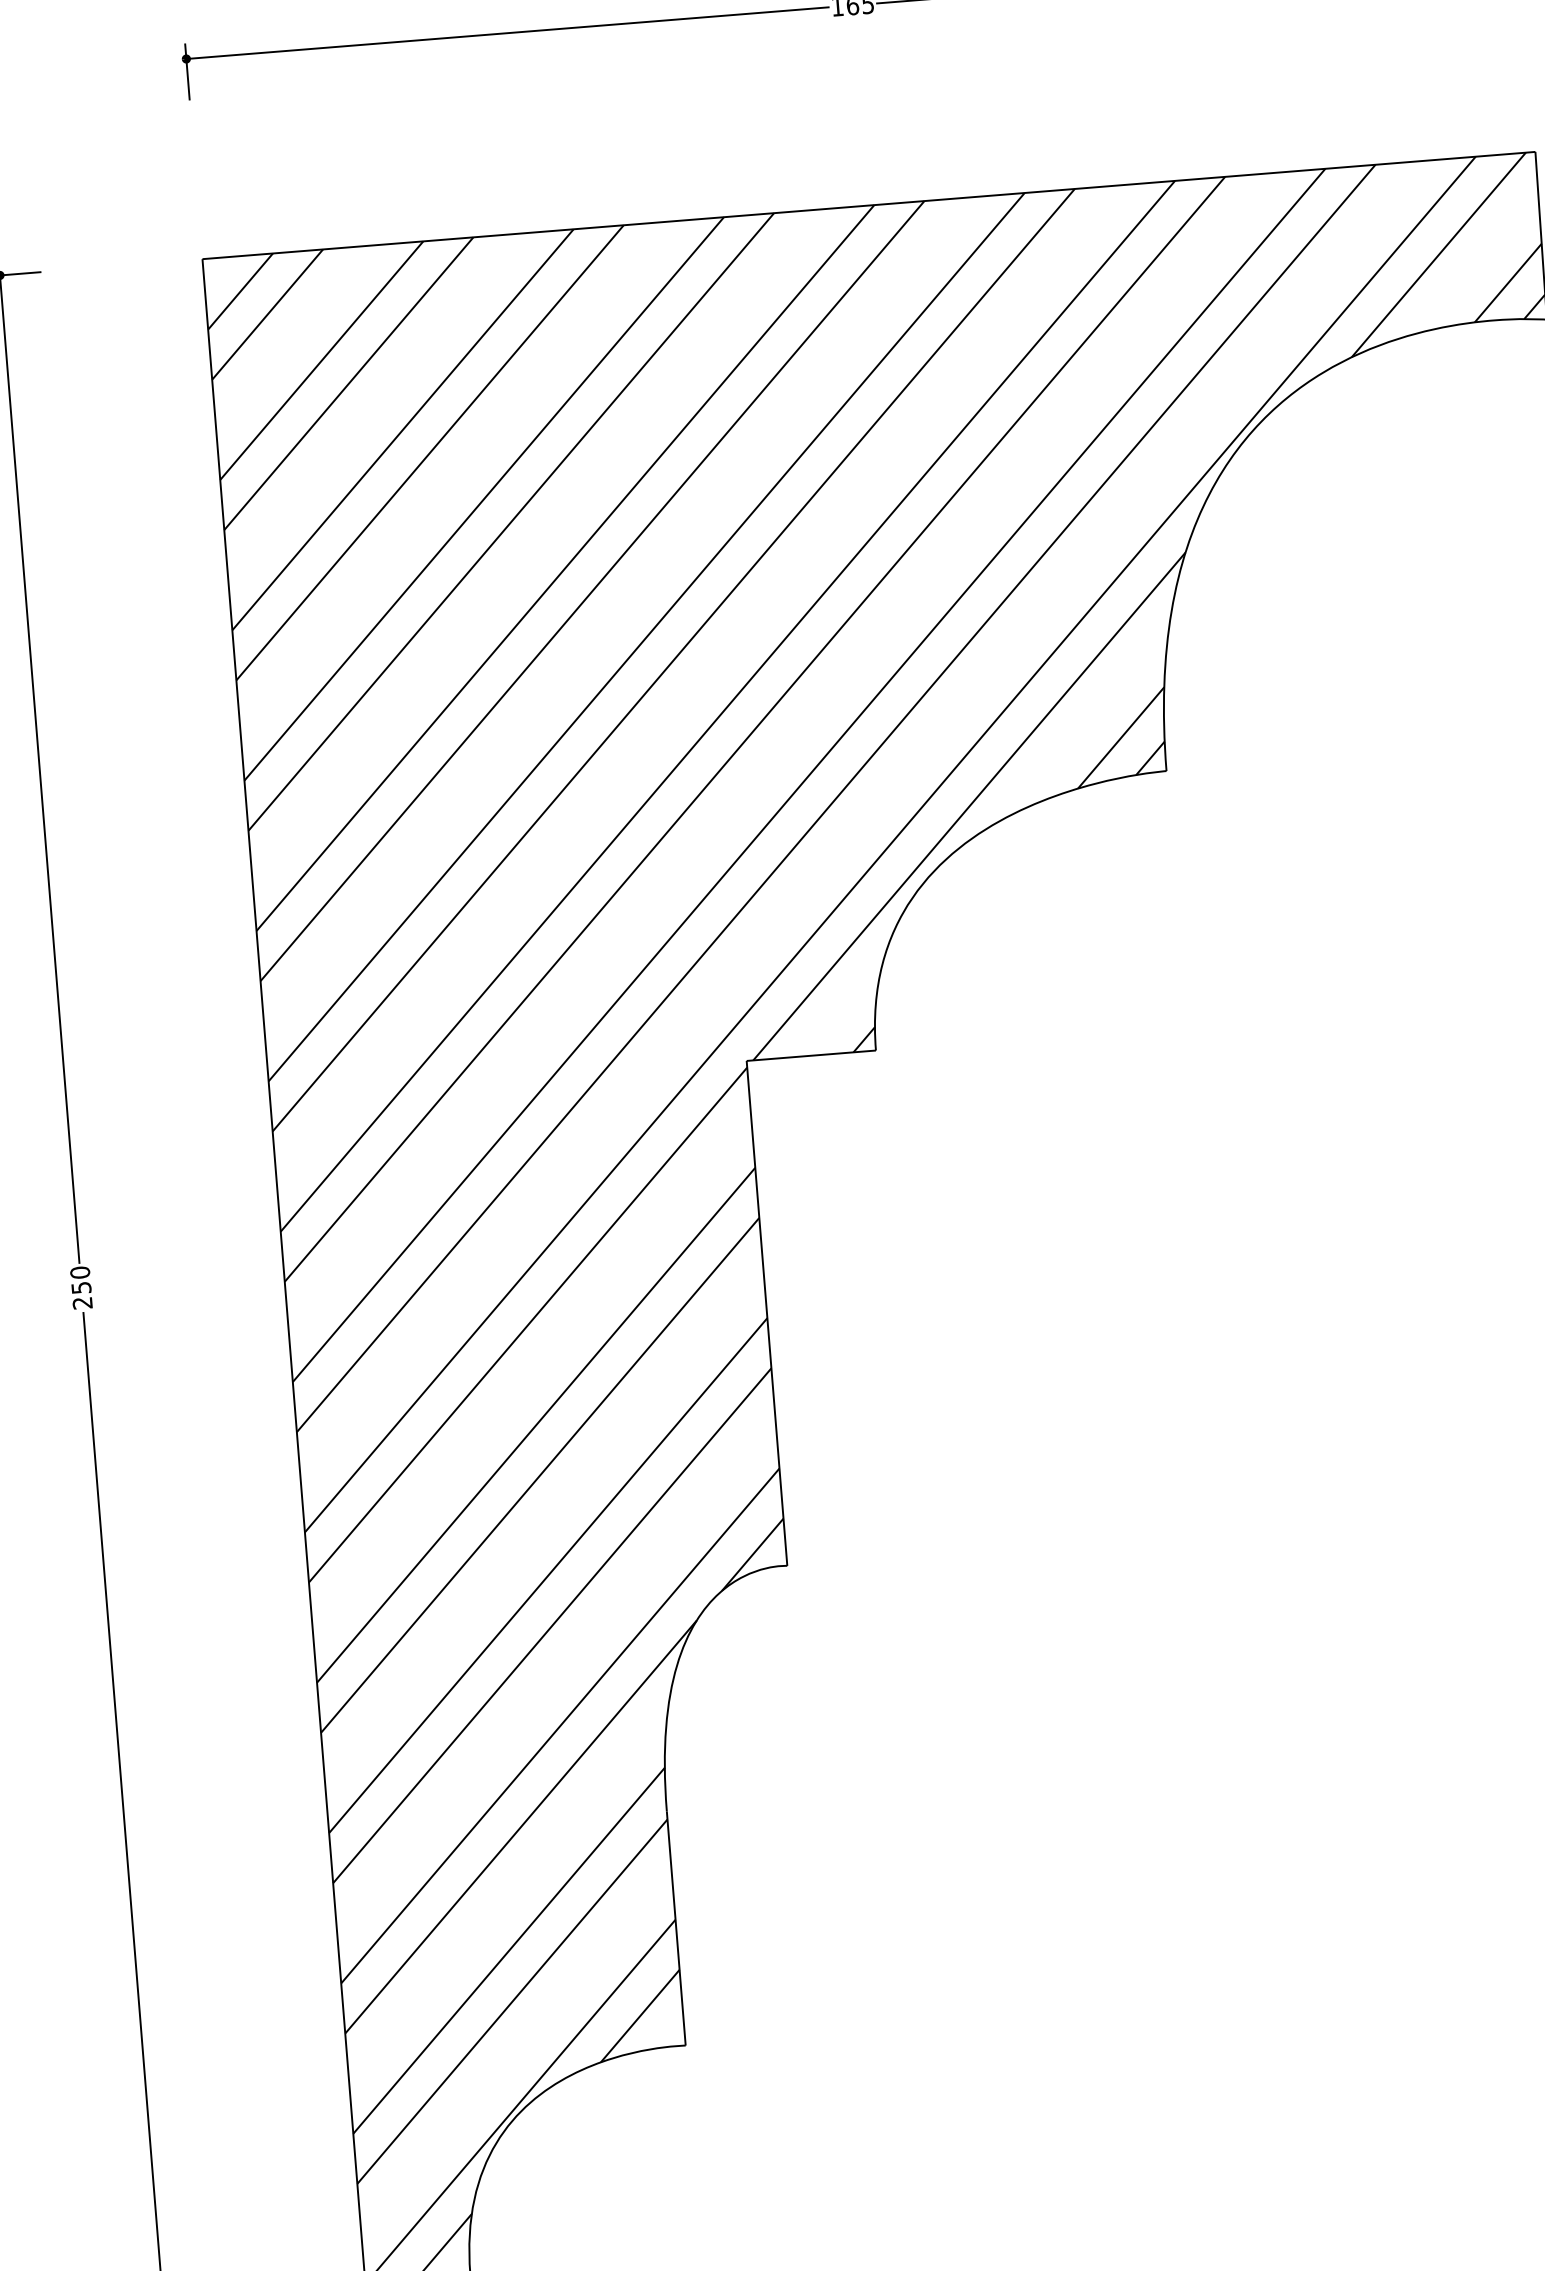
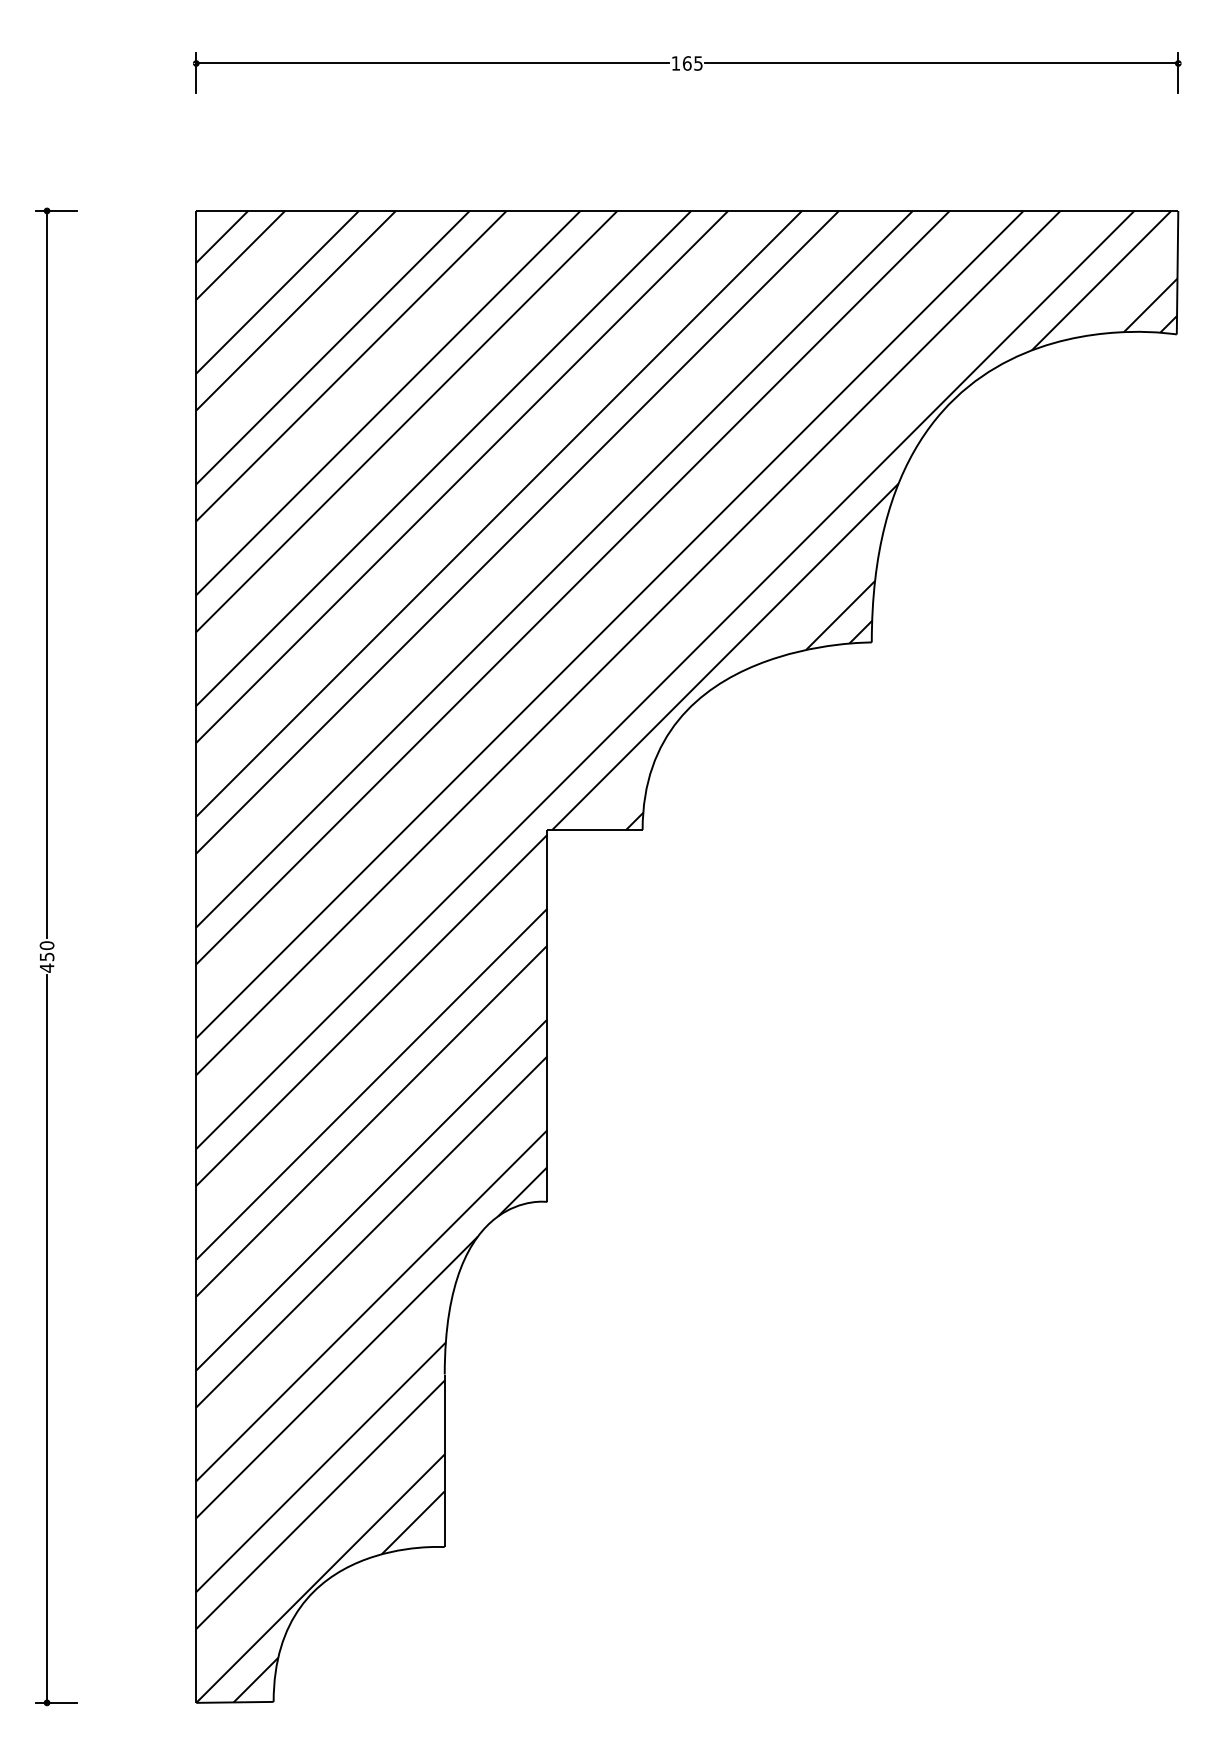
text: (81, 1302) -> (46, 967), 250 -> 450

